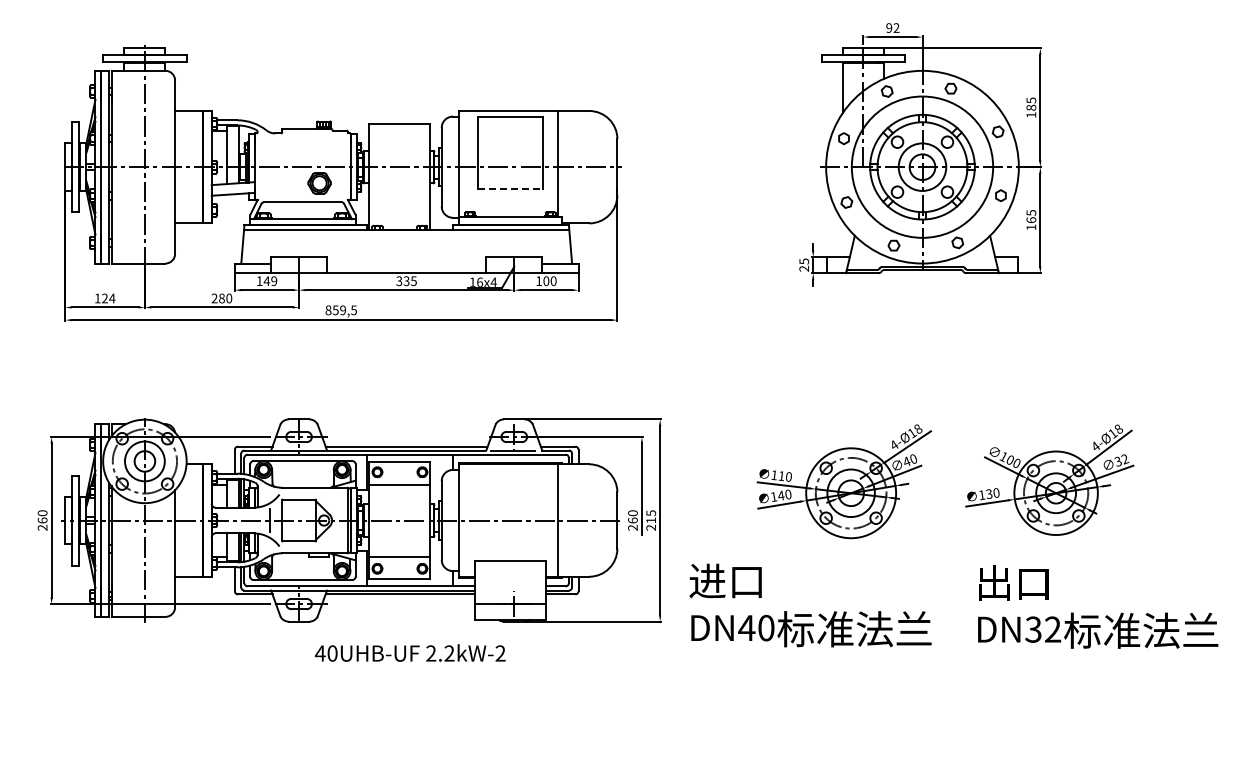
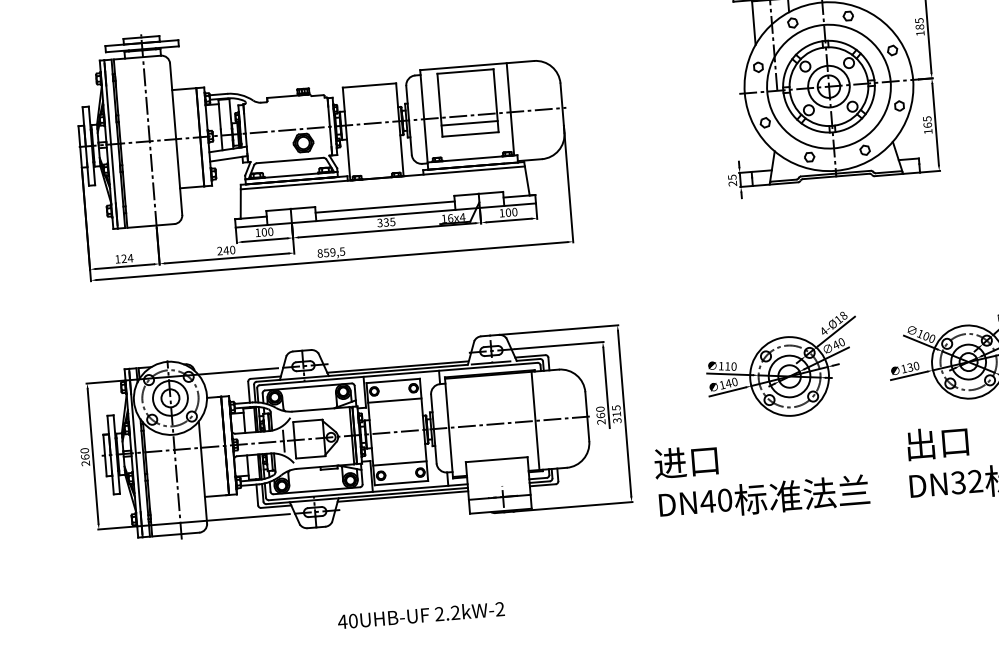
line: (510, 175) -> (469, 122), added
line: (510, 188) -> (470, 134), dashed -> solid
line: (406, 263) -> (385, 207), added
text: (270, 281) -> (267, 232), 149 -> 100
text: (221, 298) -> (225, 250), 280 -> 240
text: (651, 527) -> (617, 420), 215 -> 315
text: (409, 652) -> (420, 614), moved

